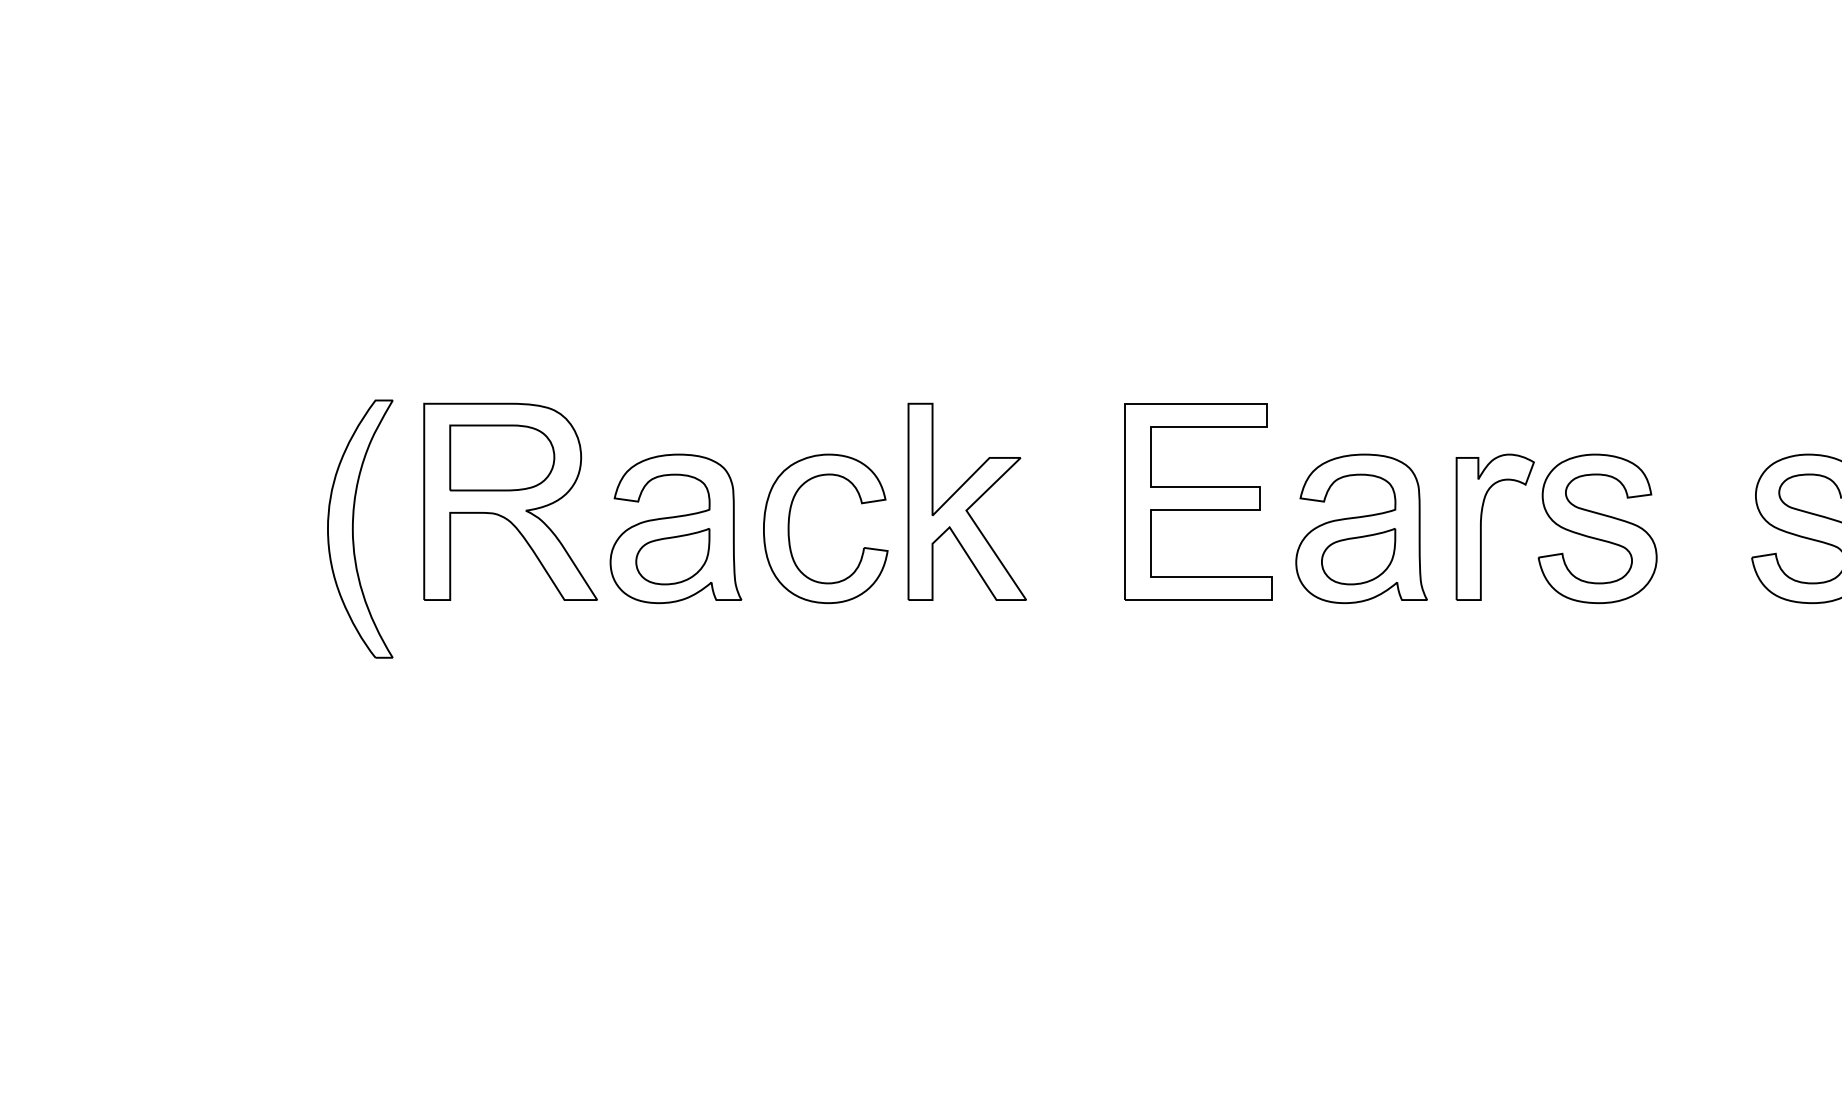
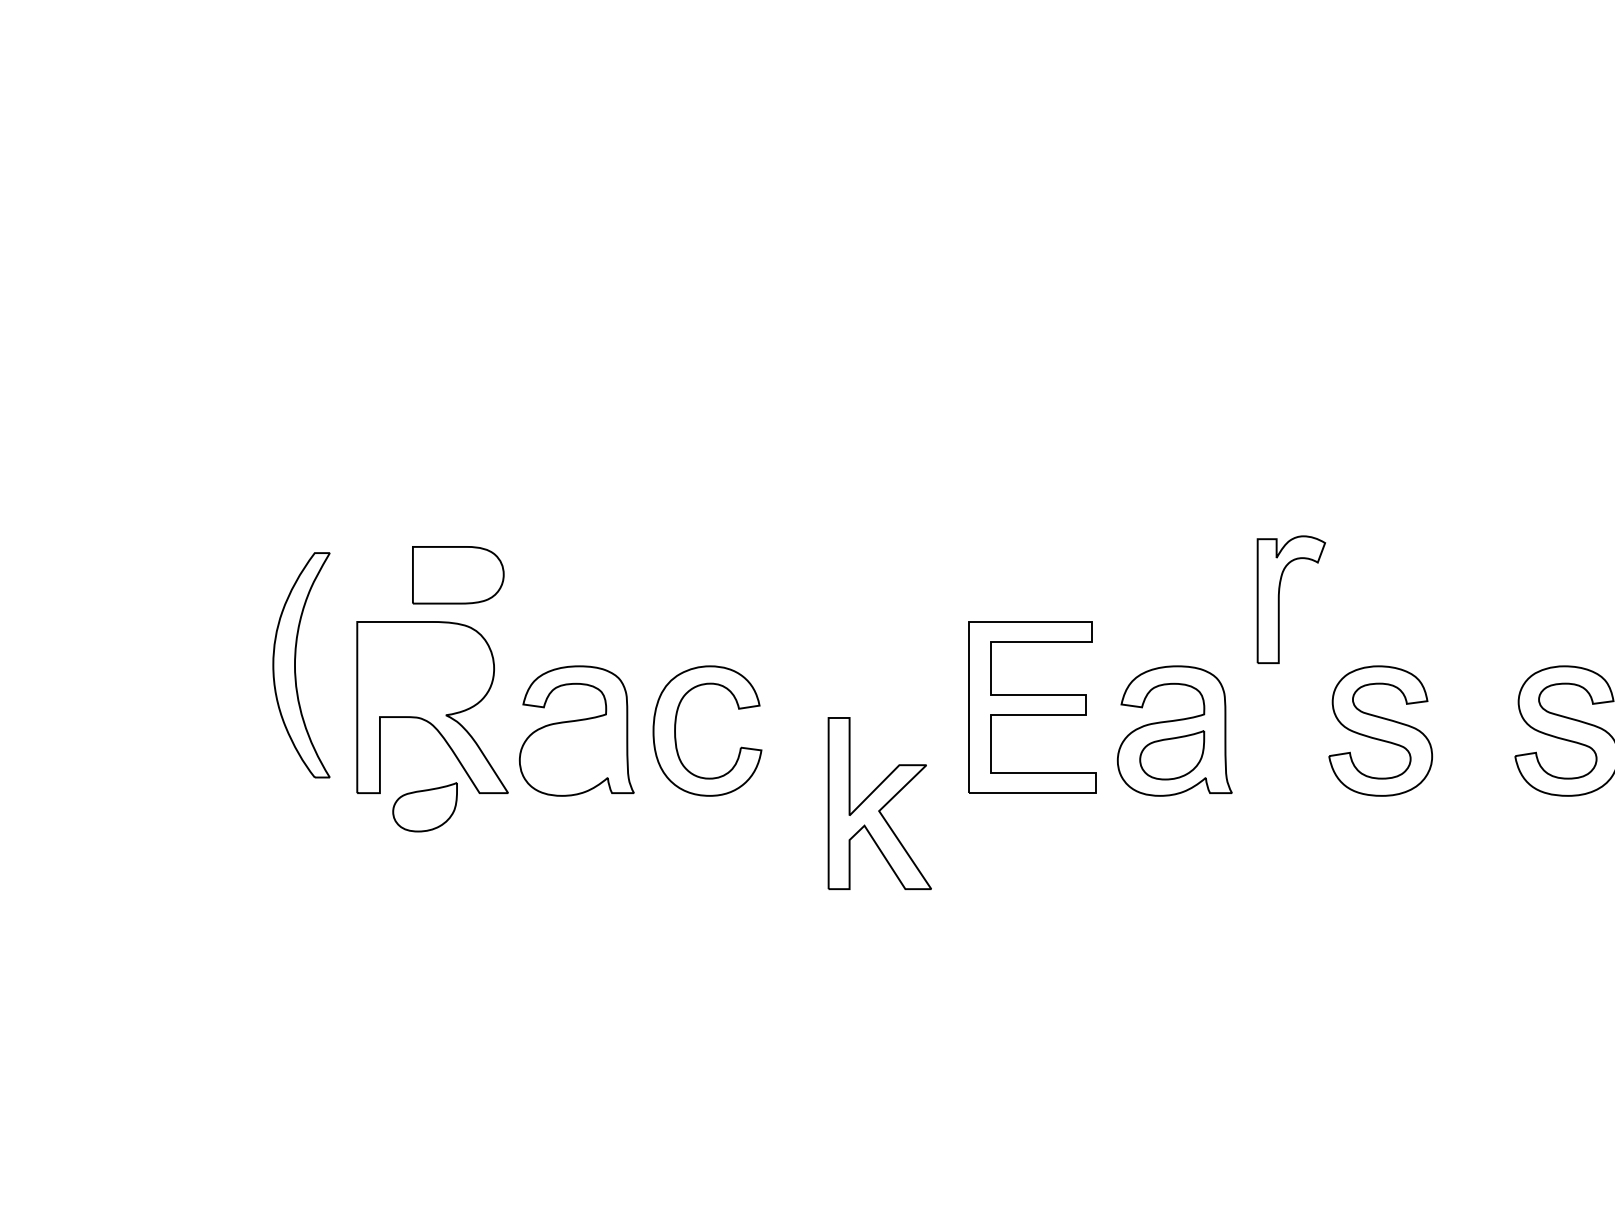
part: (502, 458) -> (458, 575), moved
part: (966, 501) -> (879, 803), moved
part: (1481, 527) -> (1279, 599), moved
part: (360, 529) -> (301, 665), moved
part: (672, 556) -> (424, 807), moved

